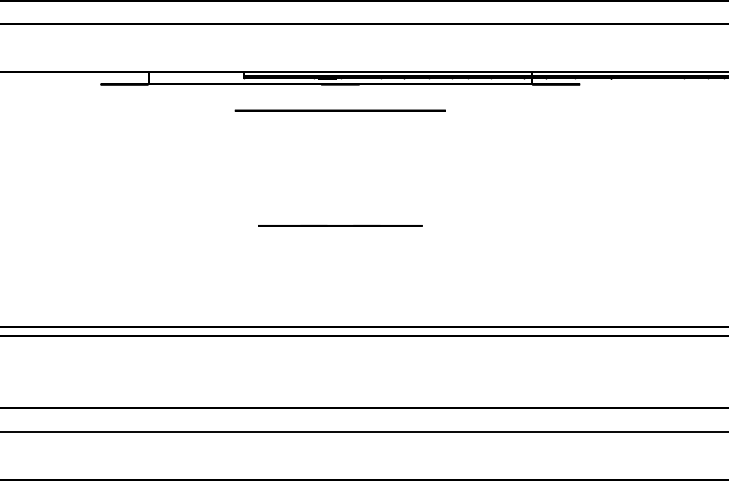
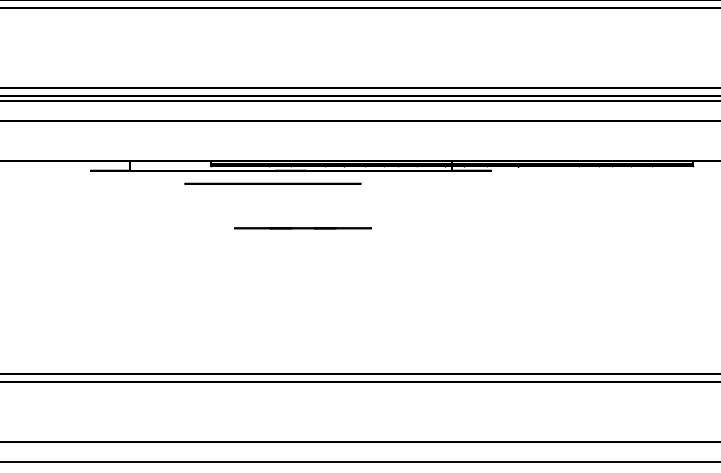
circle: (339, 110) -> (272, 183), moved
line: (339, 226) -> (302, 228), moved

